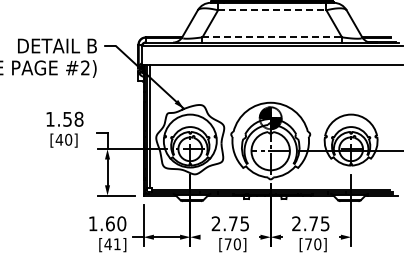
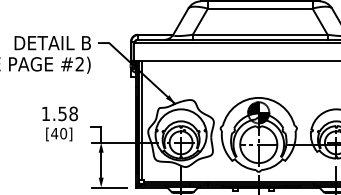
line: (272, 10) -> (260, 8), dashed -> solid
line: (272, 37) -> (260, 34), dashed -> solid

